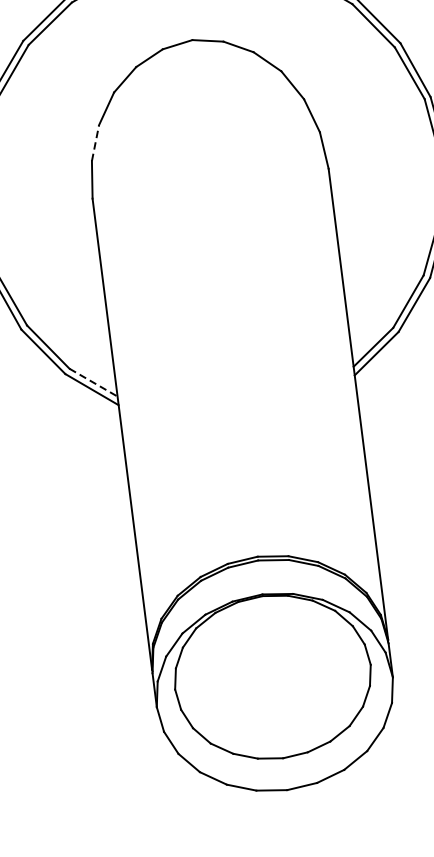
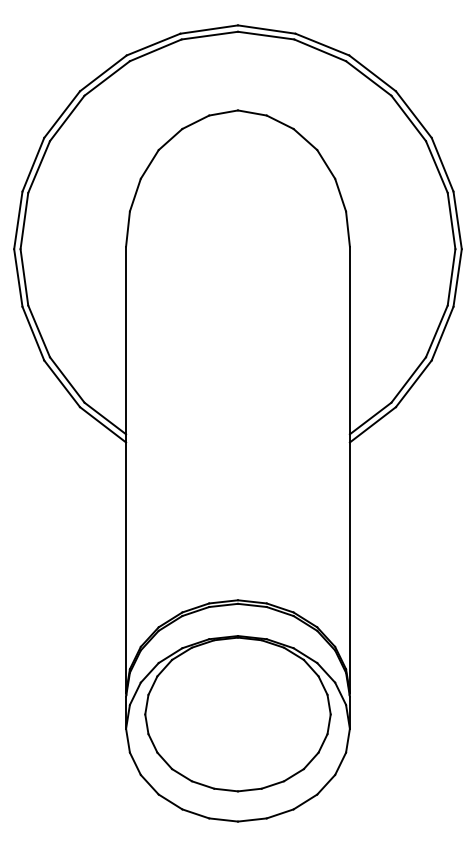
line: (95, 142) -> (135, 194), dashed -> solid
line: (93, 382) -> (105, 418), dashed -> solid

